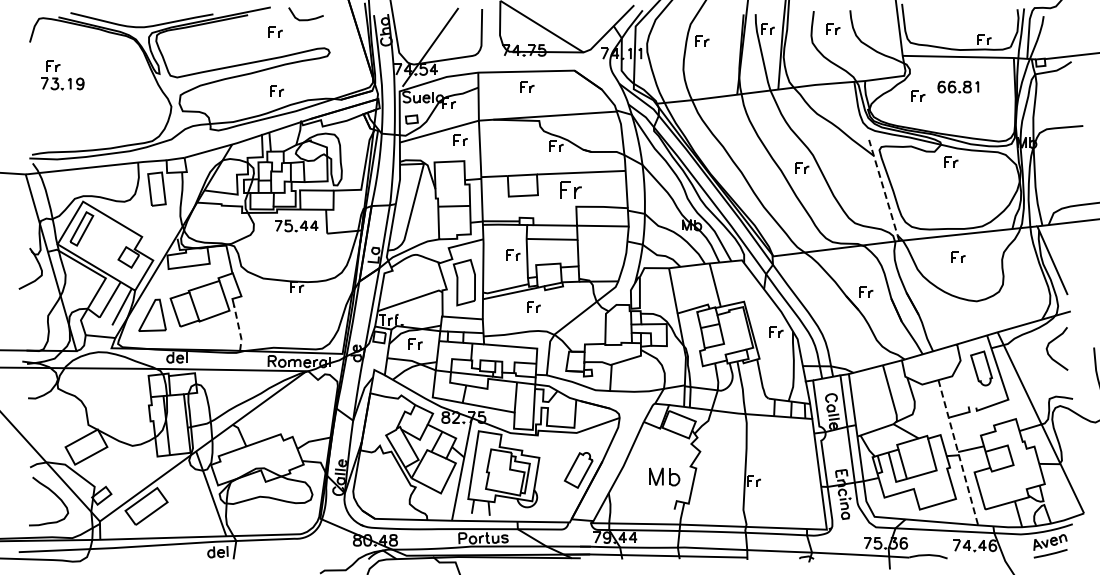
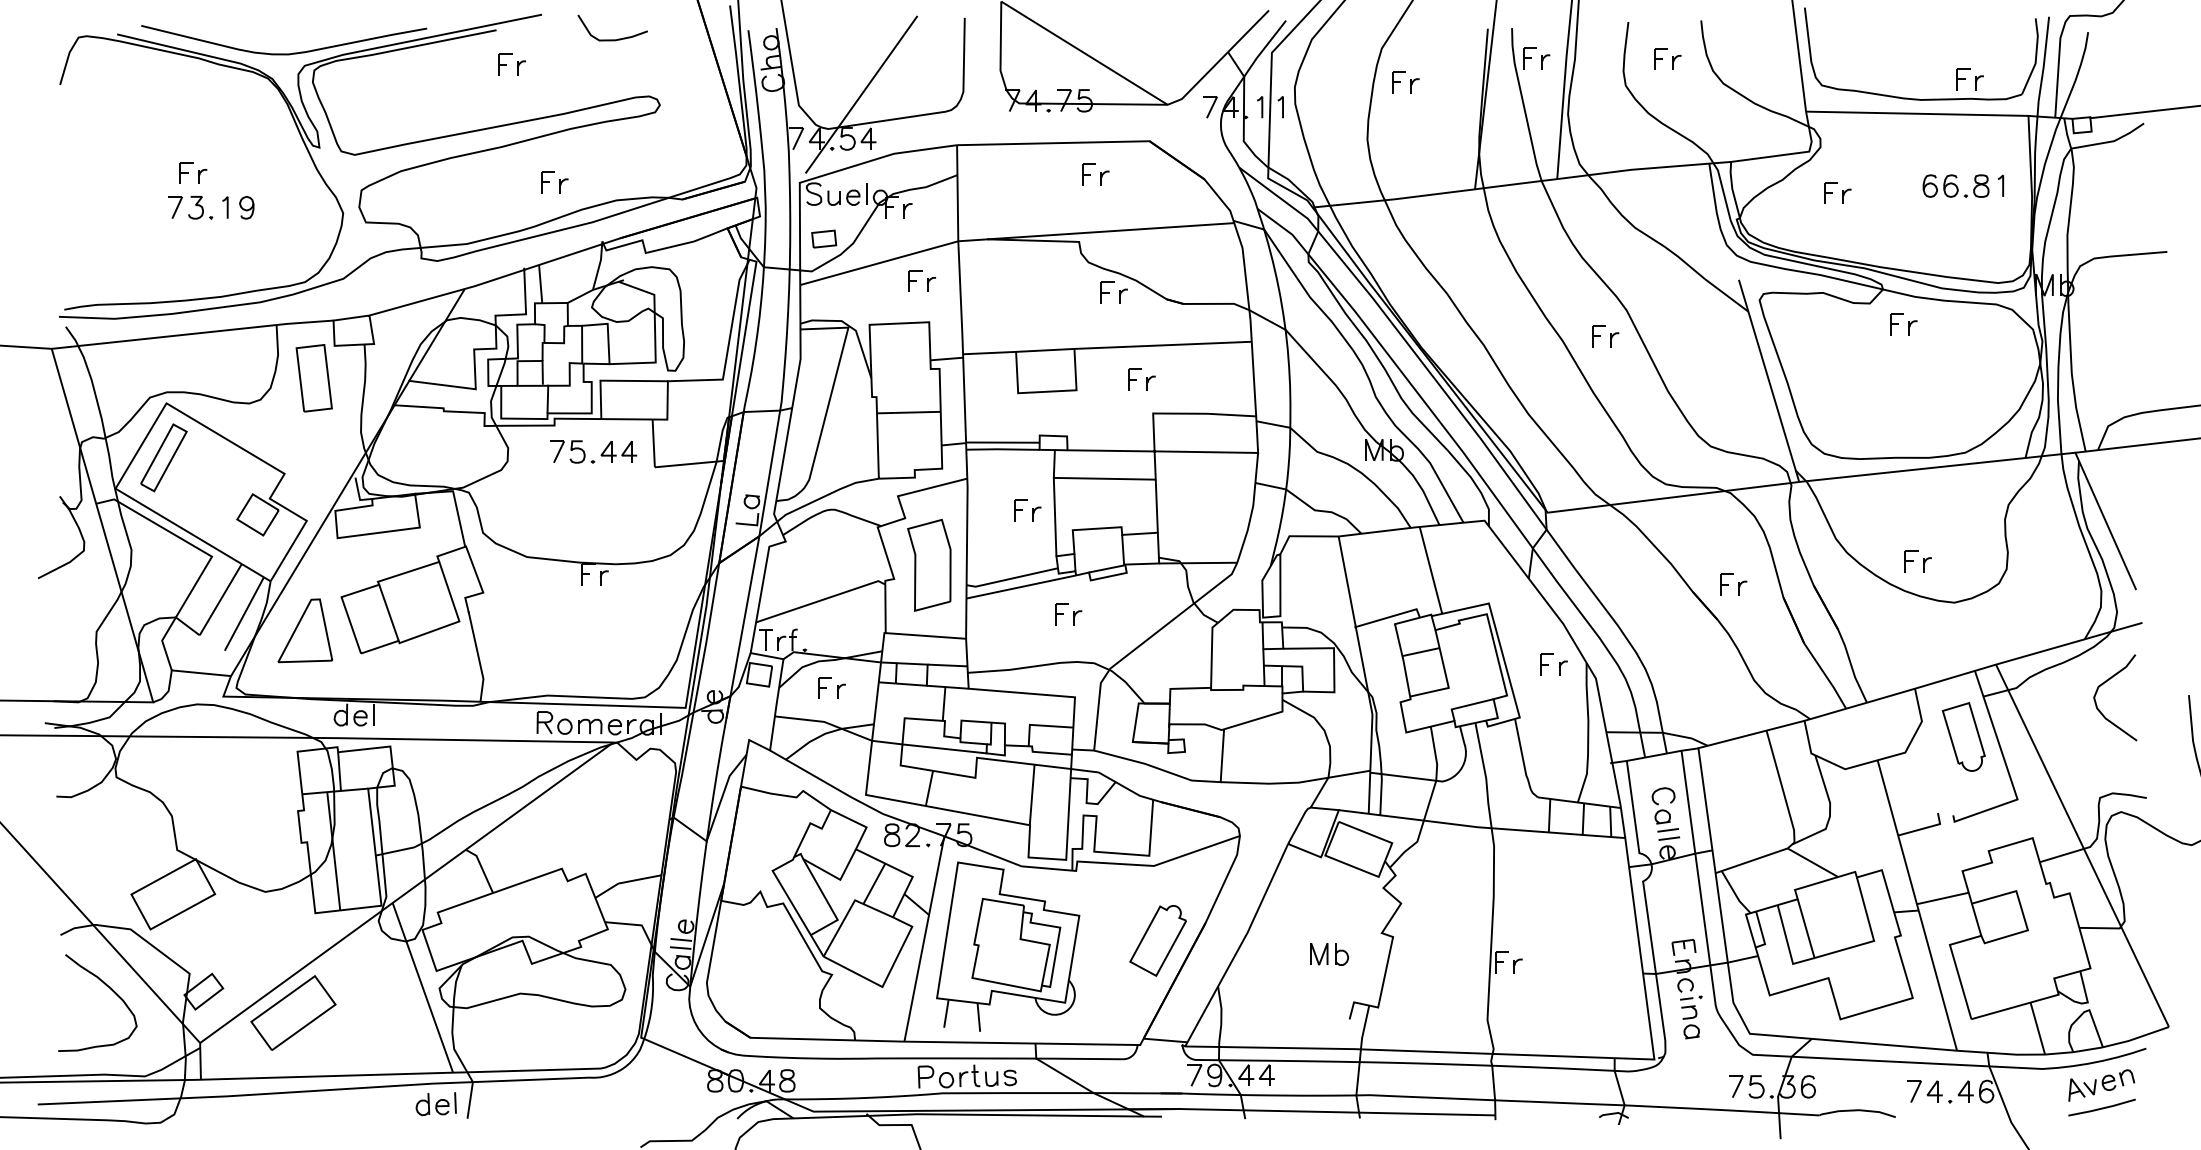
part: (275, 31) -> (511, 62), moved
part: (62, 75) -> (211, 190), moved
part: (527, 86) -> (1095, 172), moved
part: (958, 86) -> (1963, 184), moved
part: (570, 189) -> (1141, 378), size x0.62
line: (884, 190) -> (1769, 380), dashed -> solid
part: (958, 256) -> (1917, 558), moved
line: (239, 329) -> (479, 659), dashed -> solid
line: (958, 452) -> (1917, 905), dashed -> solid
part: (664, 477) -> (1329, 955), size x0.62

